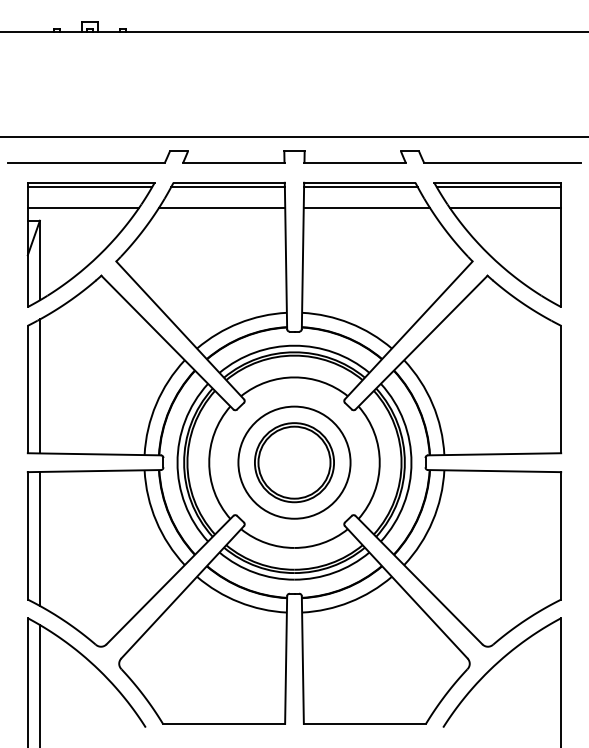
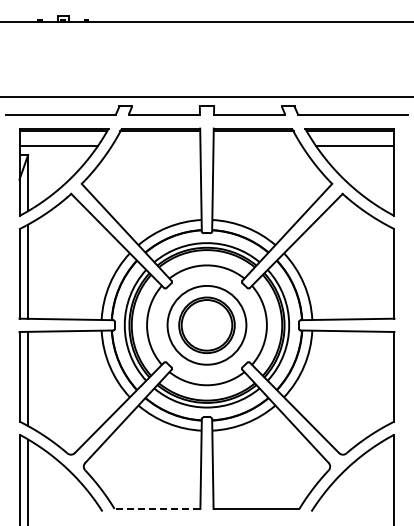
line: (221, 206) -> (155, 145), removed
line: (366, 206) -> (257, 145), removed
line: (224, 723) -> (157, 508), solid -> dashed

